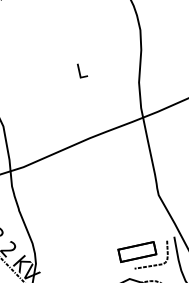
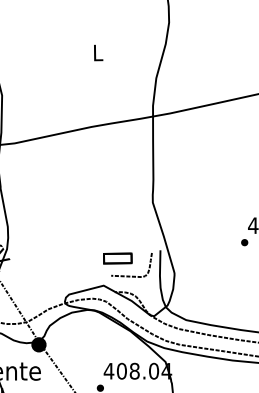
part: (137, 252) -> (117, 258), size x0.7

